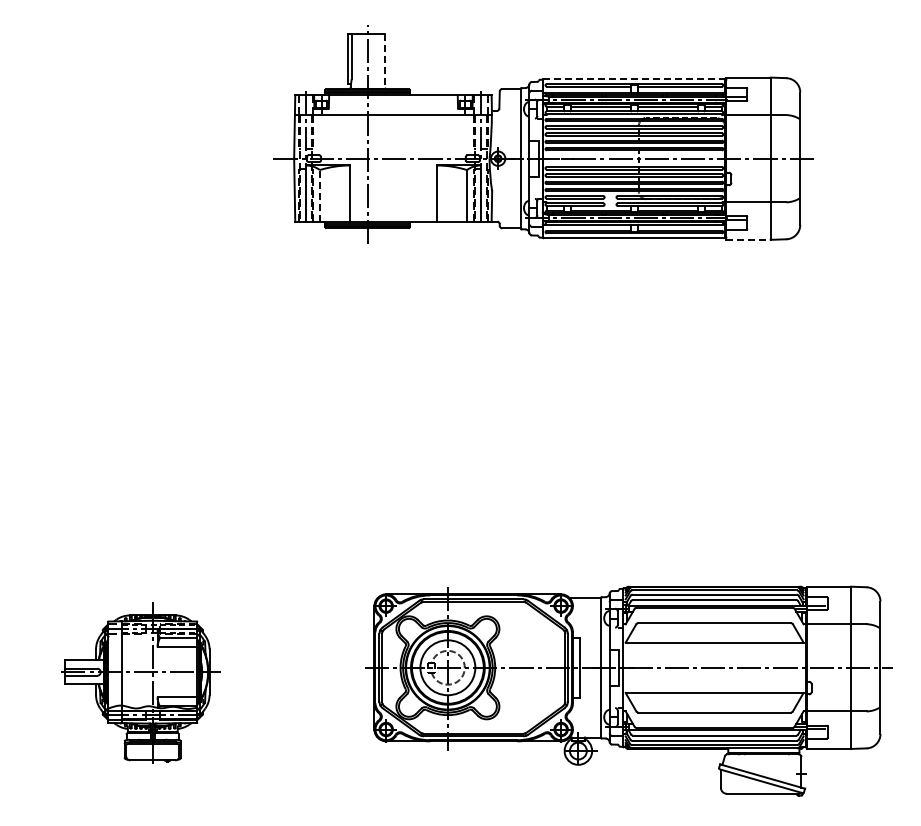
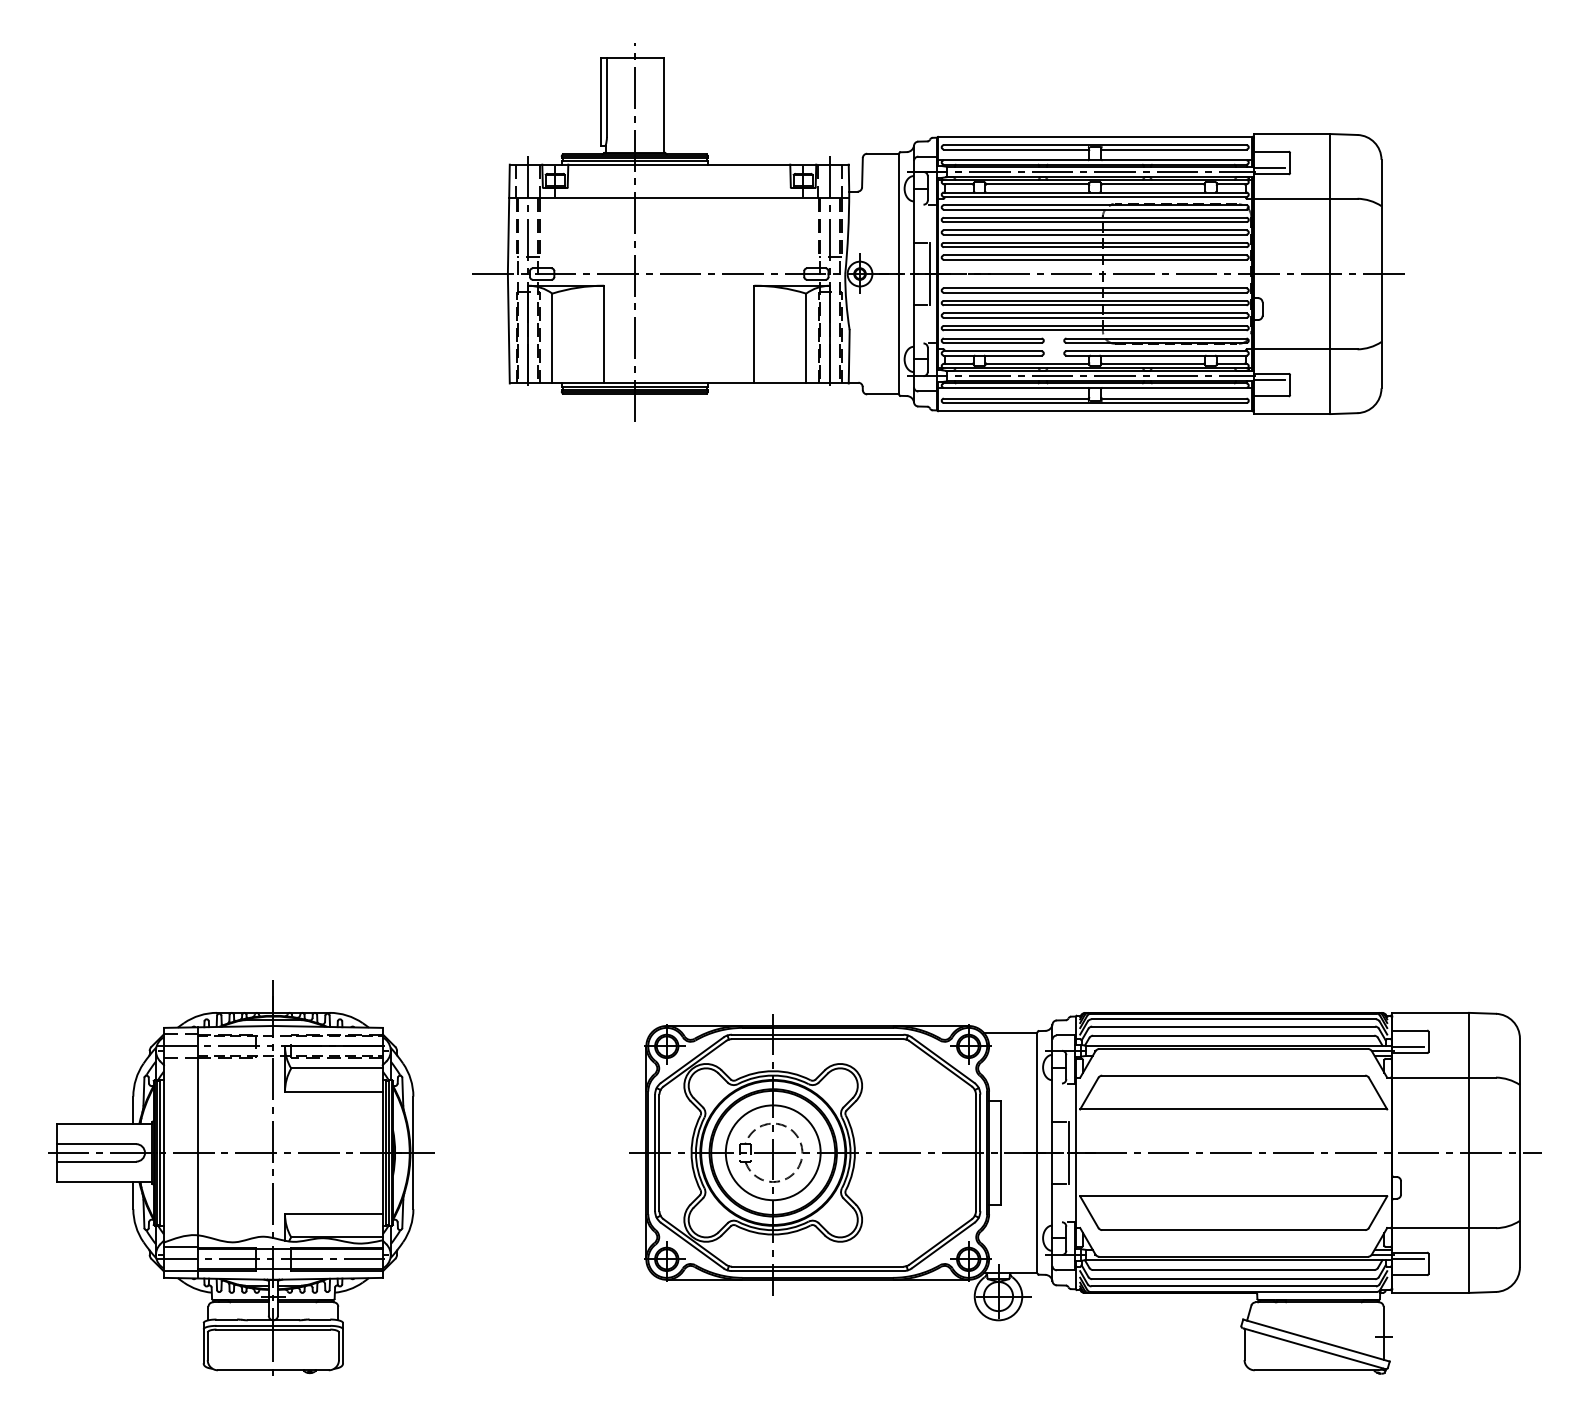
line: (384, 61) -> (663, 106), dashed -> solid
line: (634, 79) -> (1095, 137), dashed -> solid
line: (319, 195) -> (551, 337), dashed -> solid
line: (748, 239) -> (1292, 413), dashed -> solid
part: (139, 682) -> (240, 1178), size x1.43

